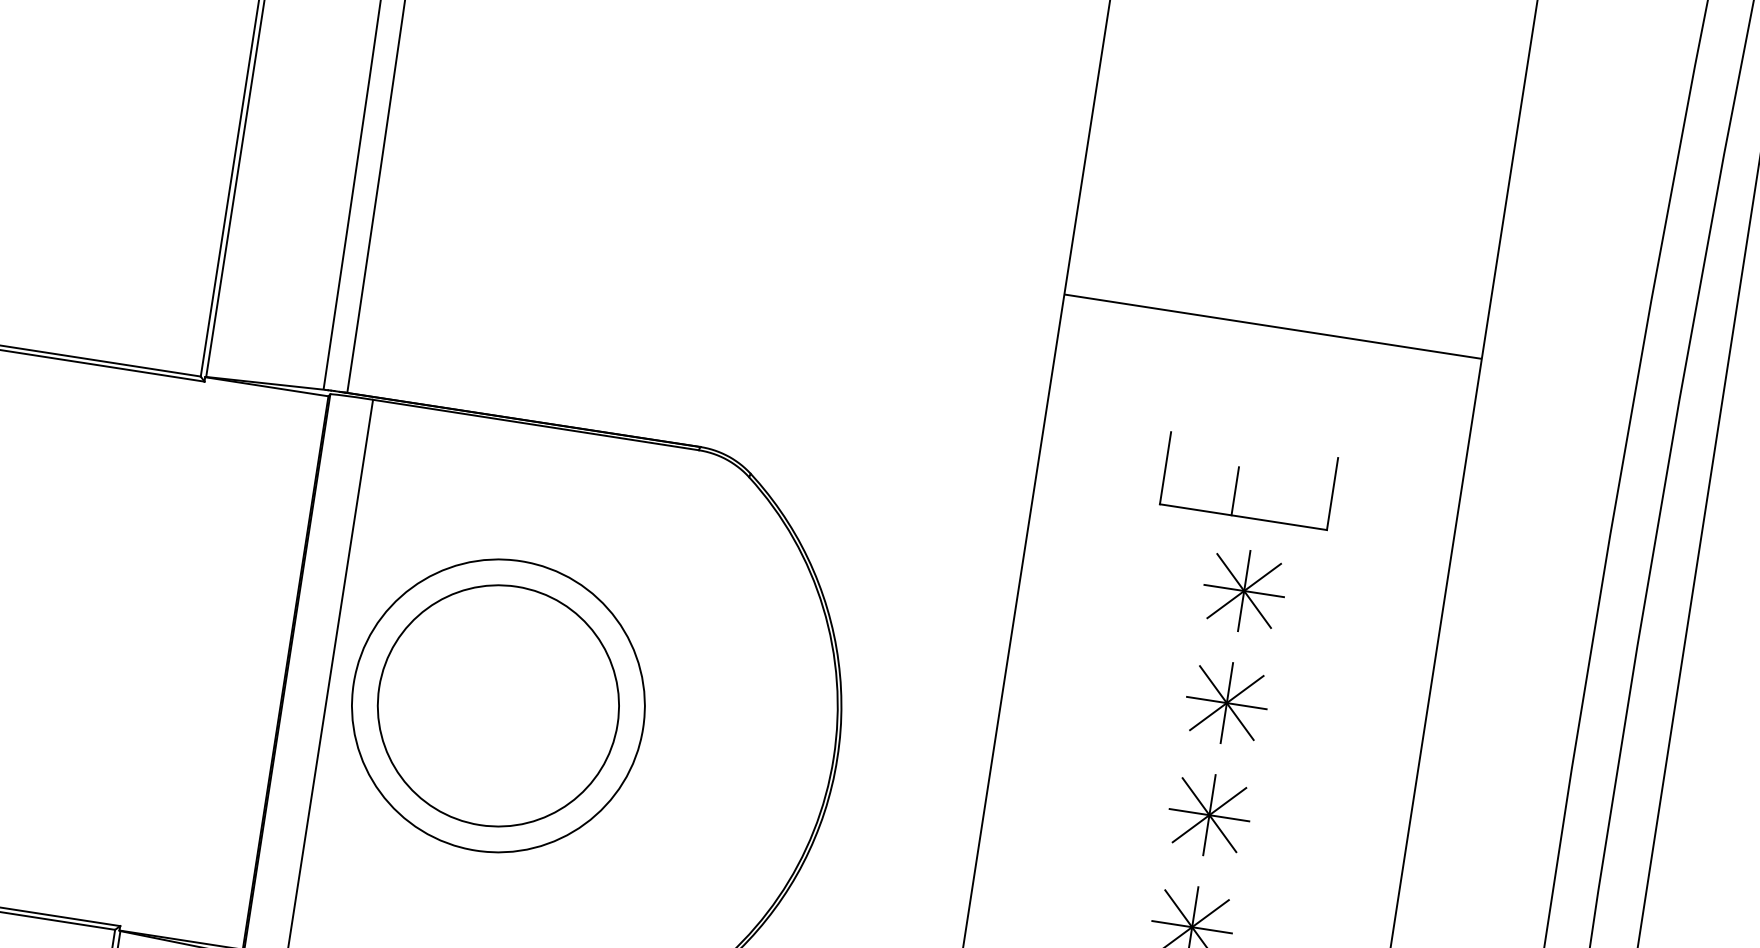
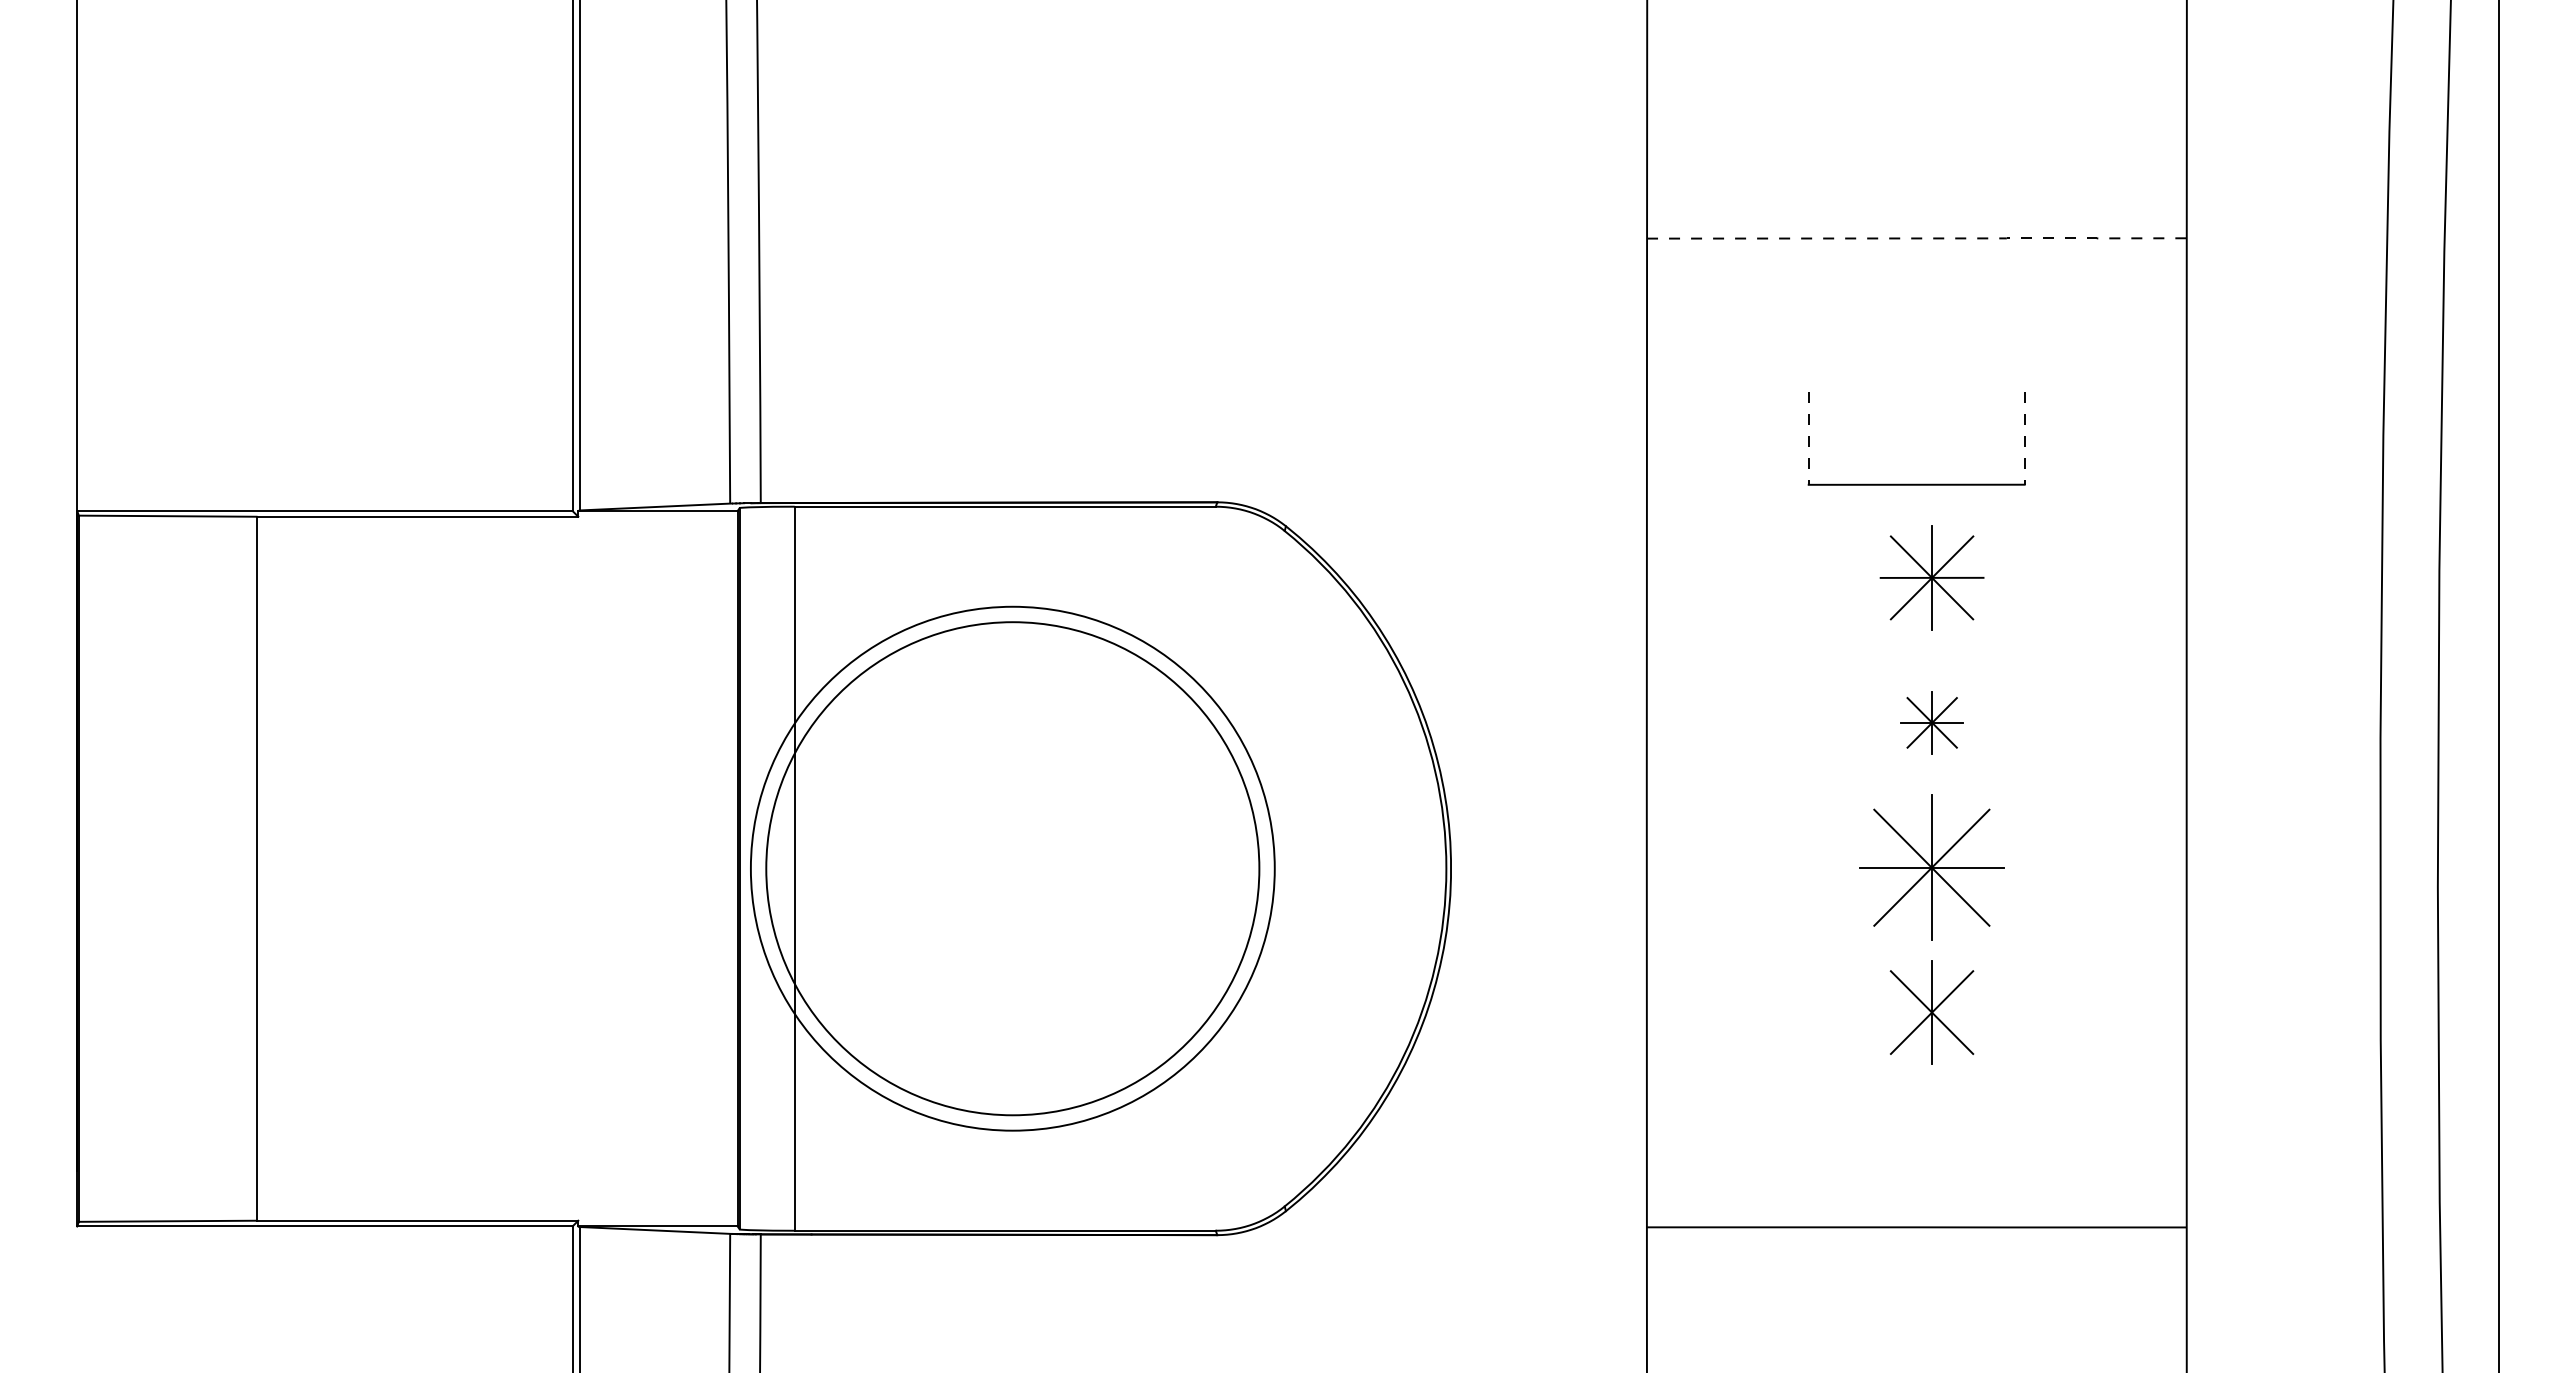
line: (1274, 326) -> (1918, 238), solid -> dashed
line: (1165, 468) -> (1808, 438), solid -> dashed
line: (1235, 491) -> (1901, 453), removed
line: (1332, 494) -> (2024, 438), solid -> dashed
part: (1227, 702) -> (1932, 722), size x0.6
circle: (498, 705) -> (1012, 868), size x1.4
circle: (498, 705) -> (1012, 868), size x1.6
part: (1209, 815) -> (1932, 867), size x1.4
line: (1191, 927) -> (1931, 1012), removed

